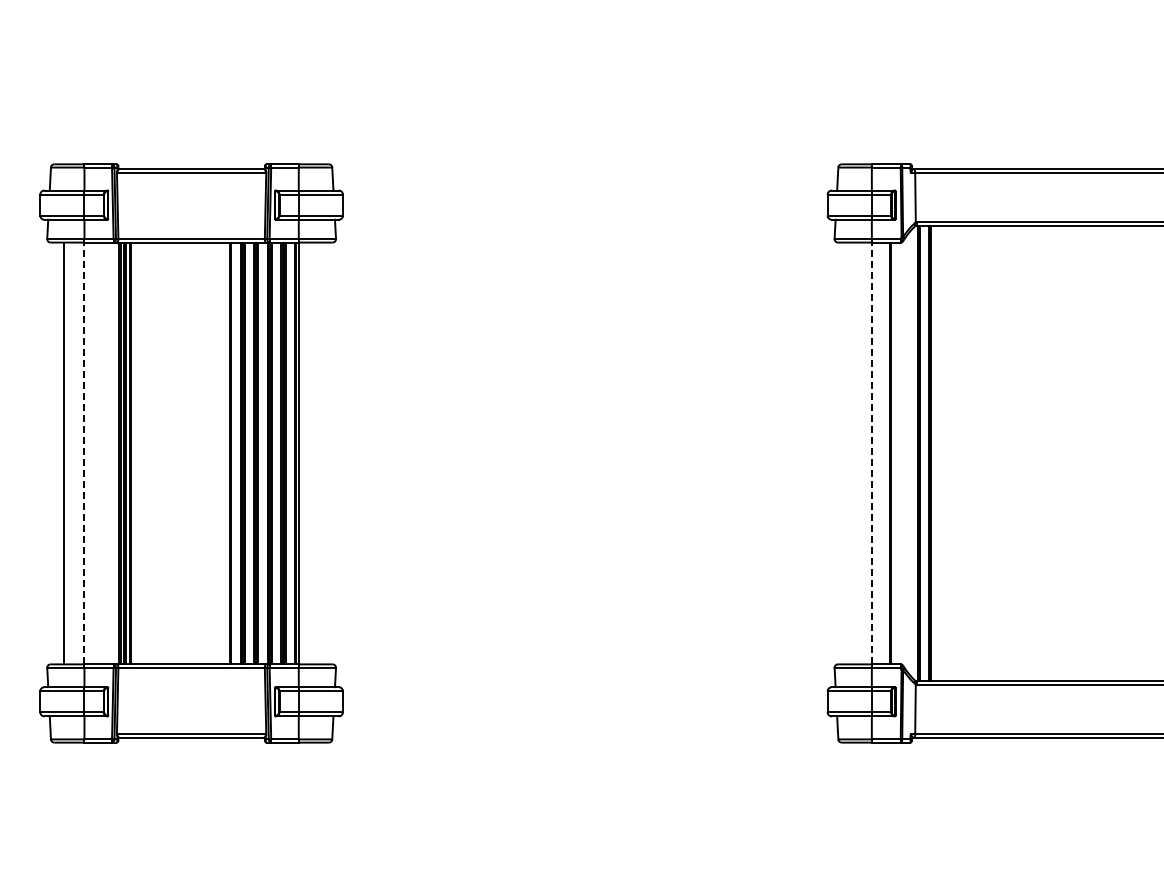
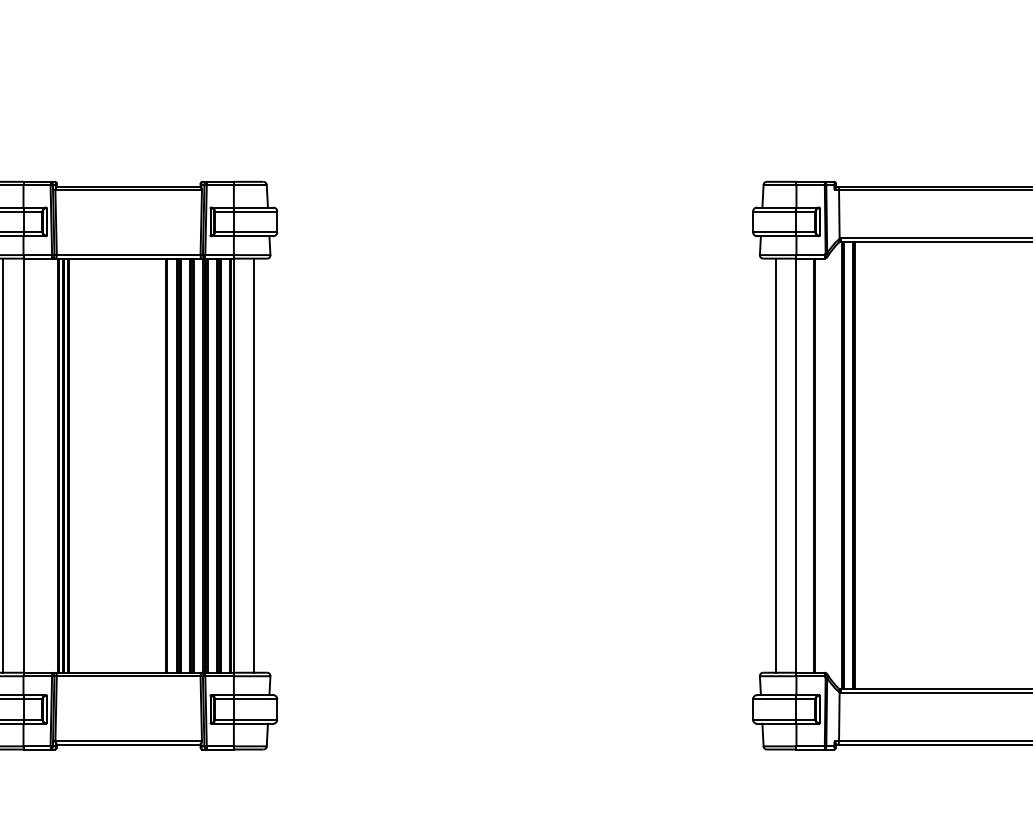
line: (84, 453) -> (23, 465), dashed -> solid
line: (319, 453) -> (254, 465), added
line: (851, 453) -> (776, 465), added
line: (871, 453) -> (796, 465), dashed -> solid

